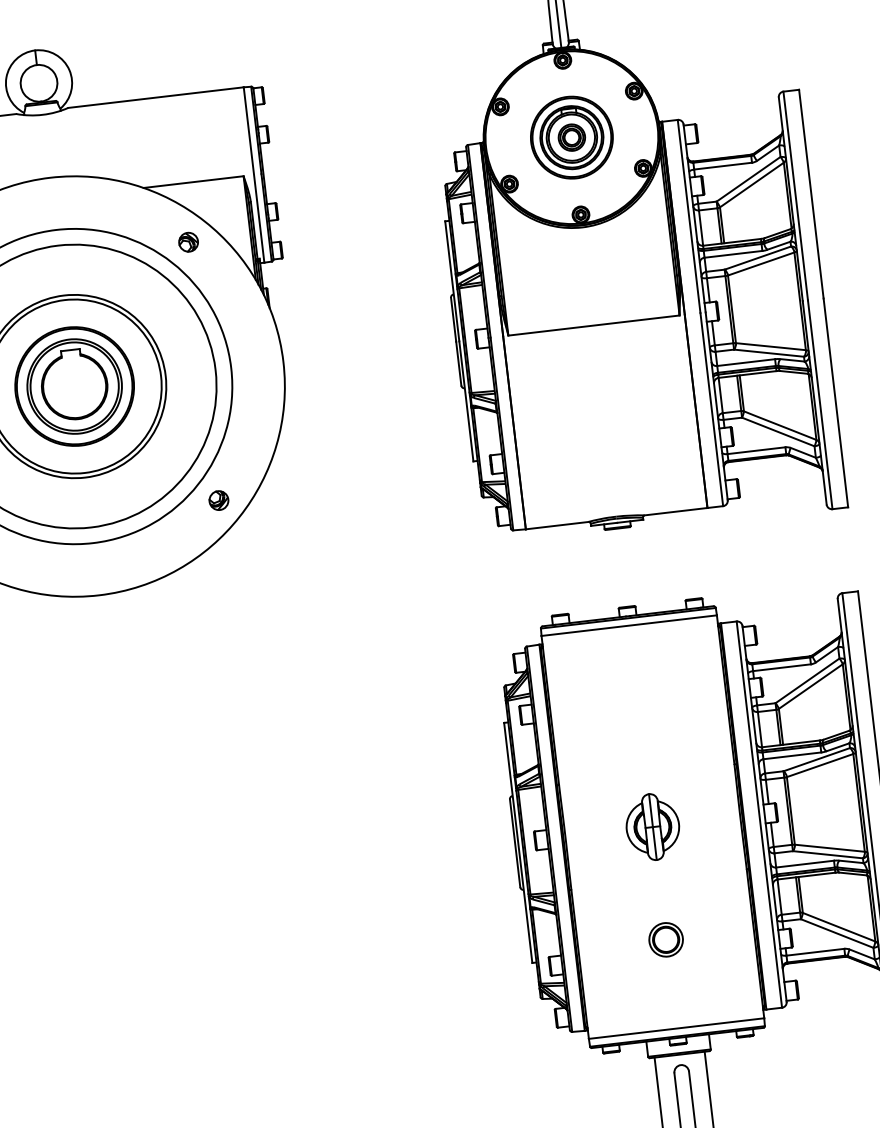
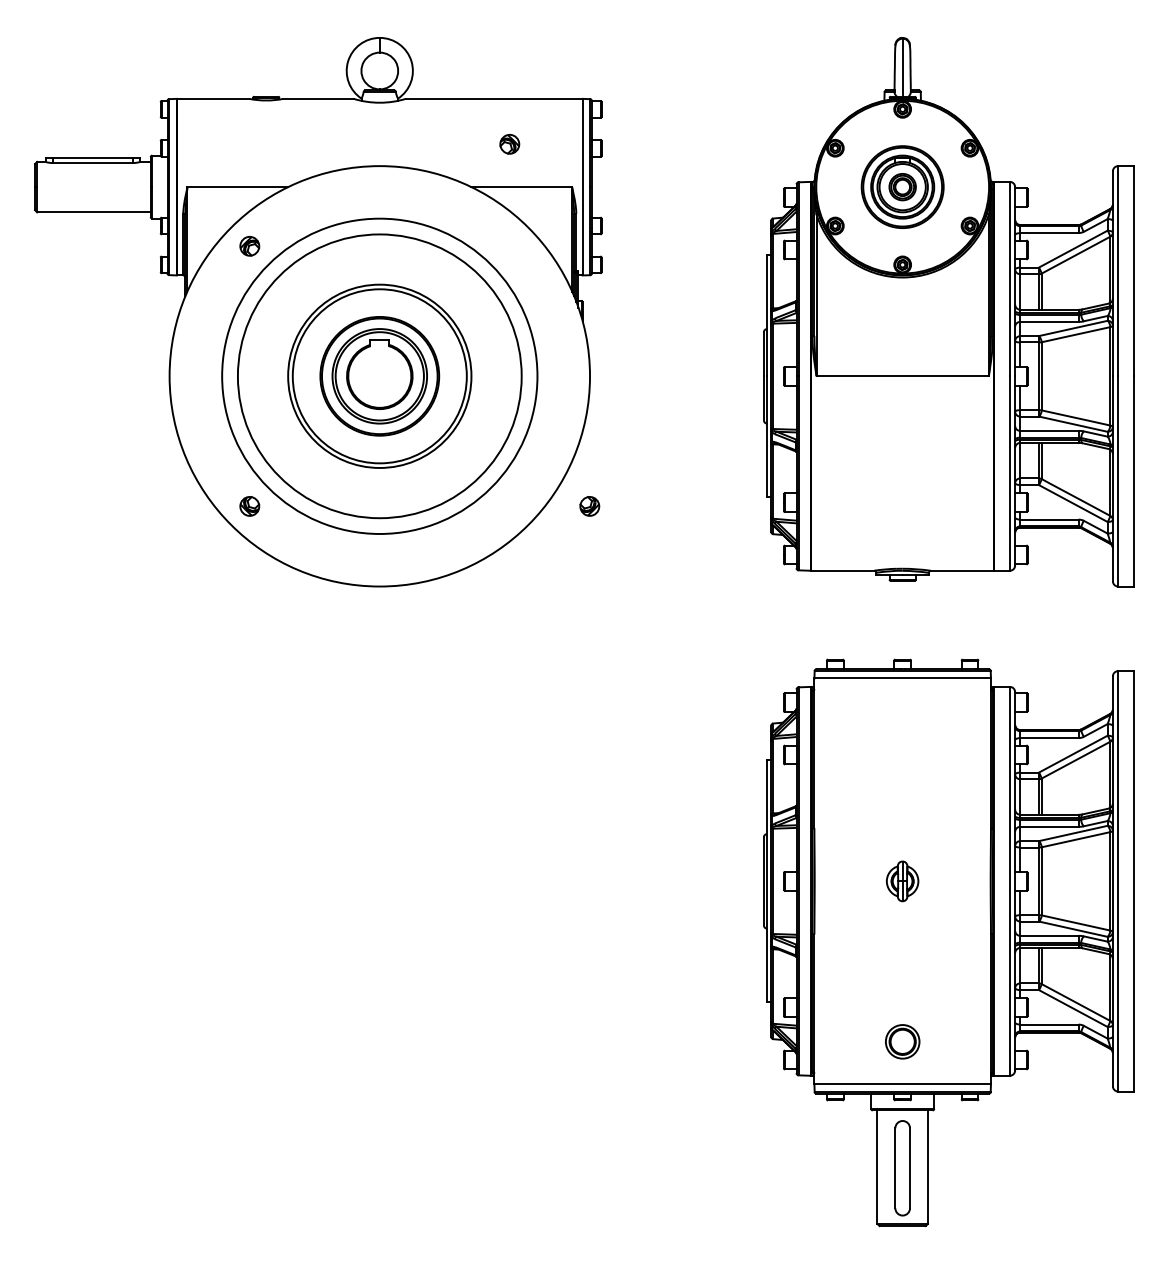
part: (188, 242) -> (509, 144), moved
part: (218, 500) -> (589, 506), moved
part: (652, 827) -> (902, 881), size x0.6
part: (665, 939) -> (902, 1041), moved

